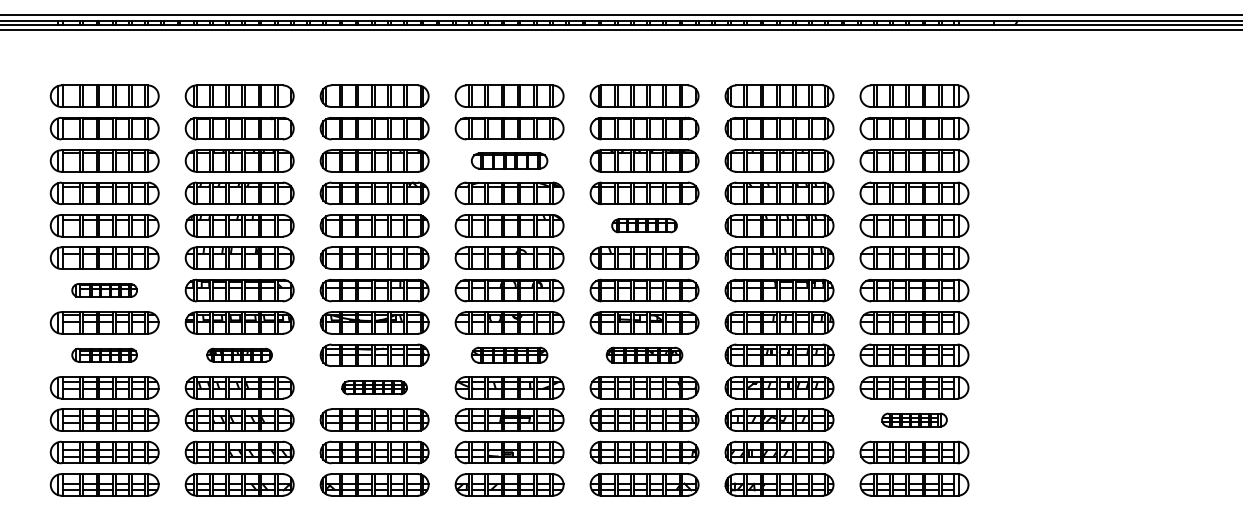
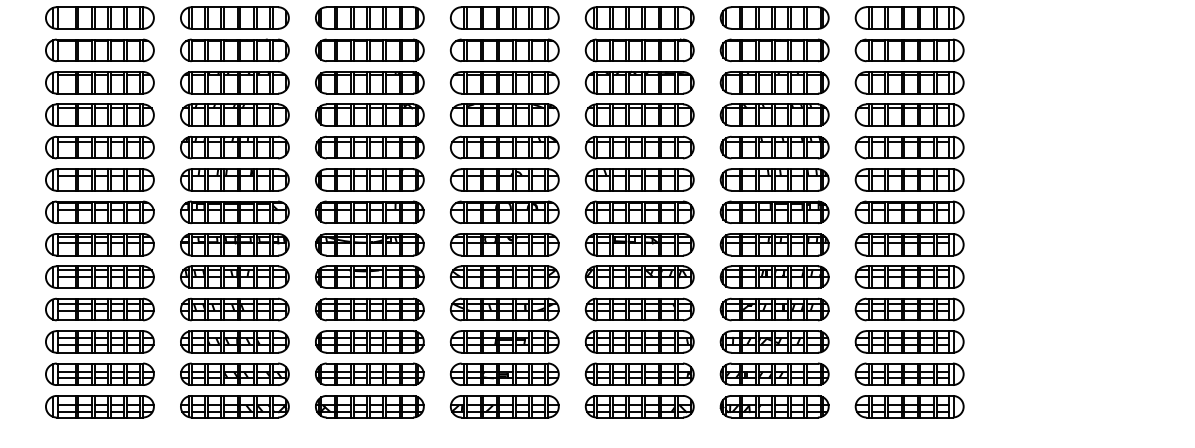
part: (509, 160) -> (504, 82), size x1.43
part: (644, 225) -> (639, 147), size x1.67
part: (104, 290) -> (99, 212), size x1.67
part: (104, 354) -> (99, 276), size x1.67
part: (239, 354) -> (234, 276), size x1.67
part: (509, 354) -> (504, 276), size x1.43
part: (644, 354) -> (639, 276), size x1.43
part: (374, 387) -> (369, 309), size x1.67
part: (914, 419) -> (909, 341), size x1.67

